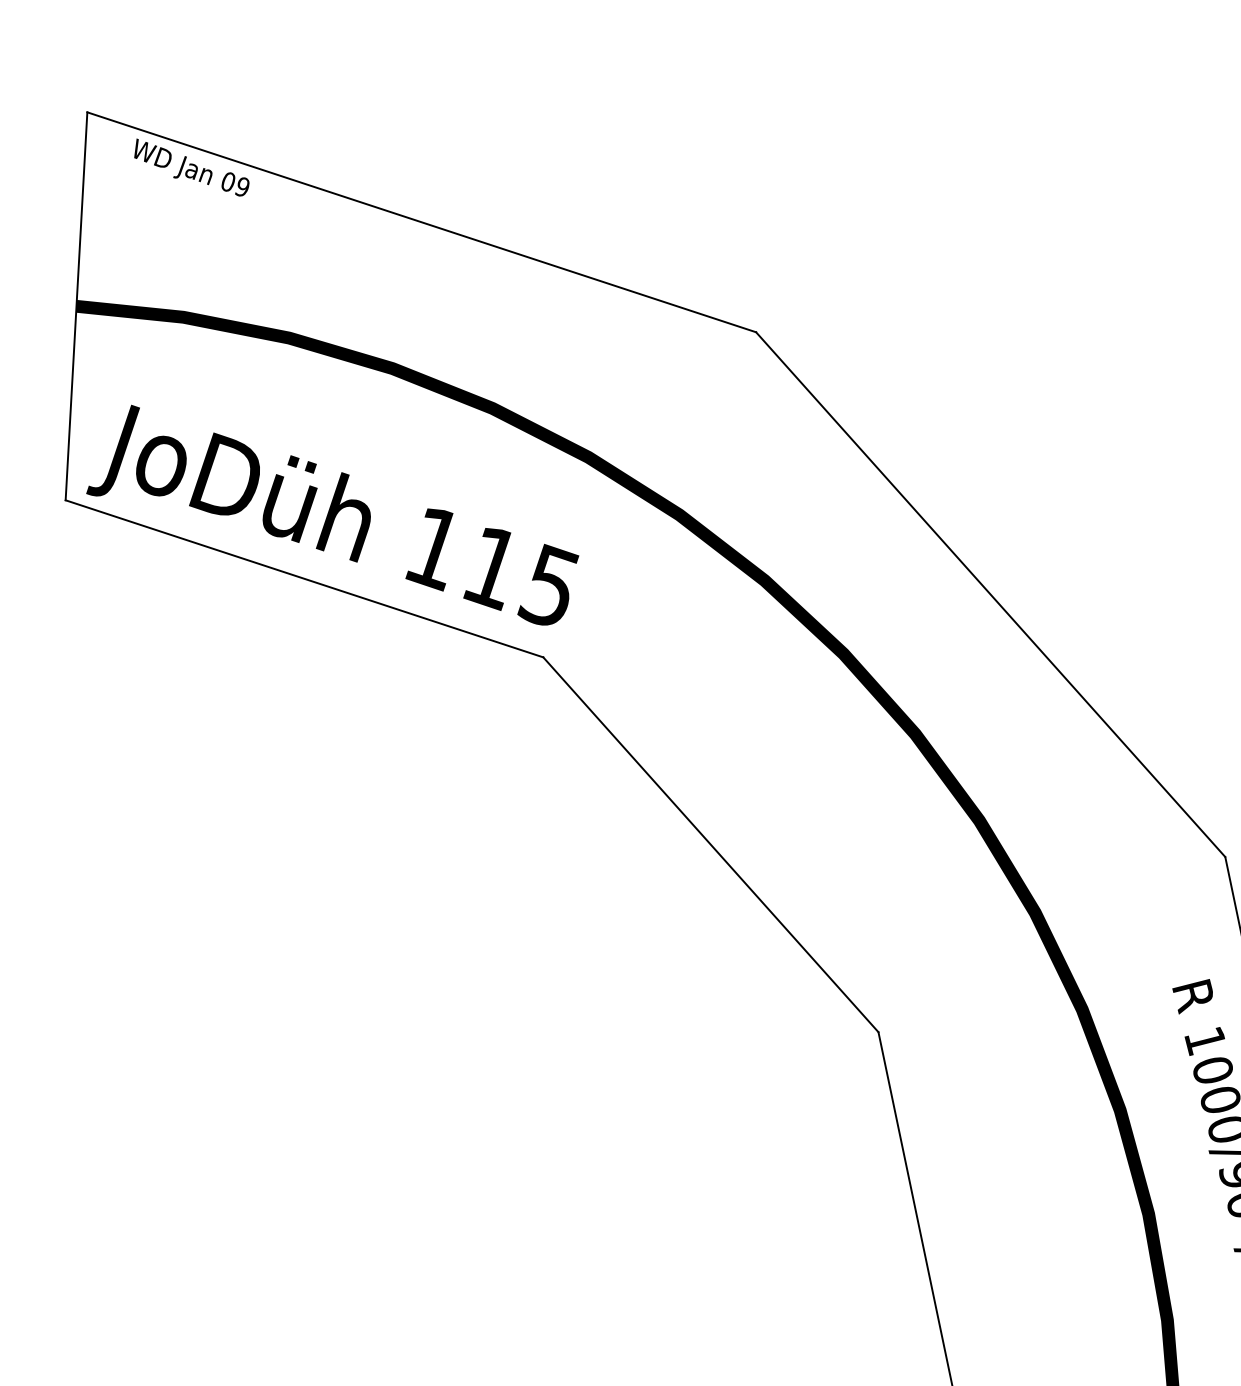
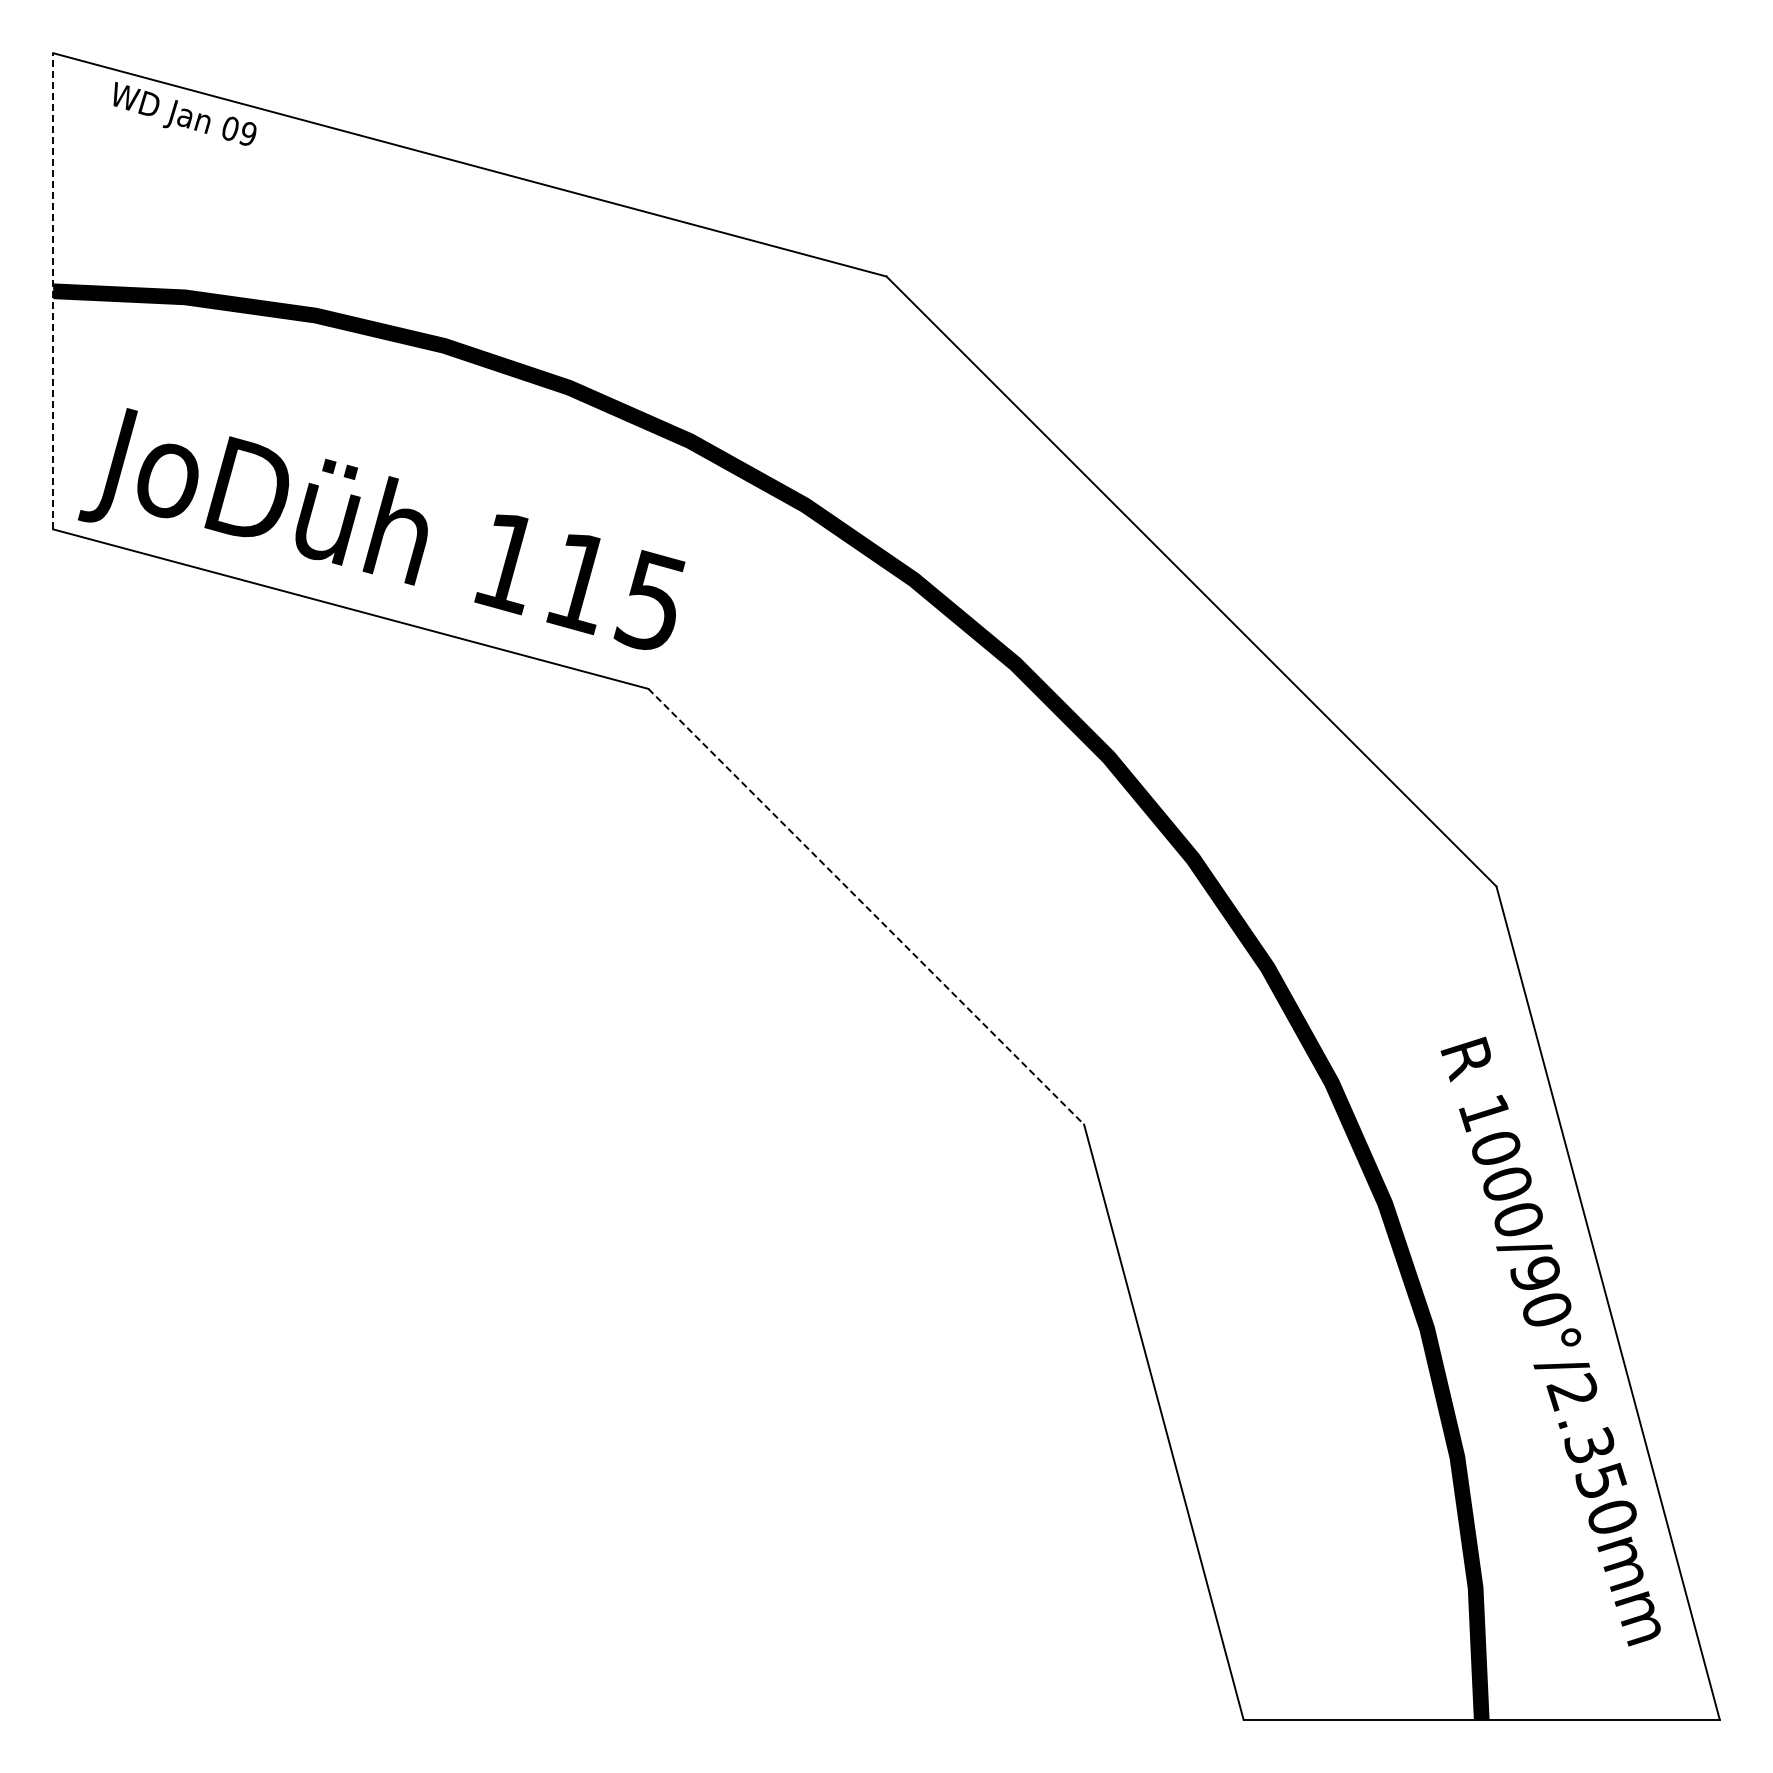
line: (76, 305) -> (53, 290), solid -> dashed
line: (711, 845) -> (866, 907), solid -> dashed

